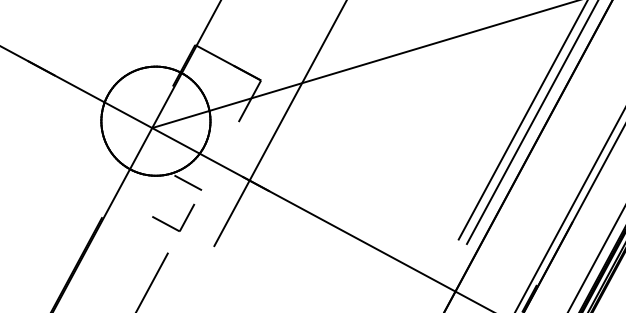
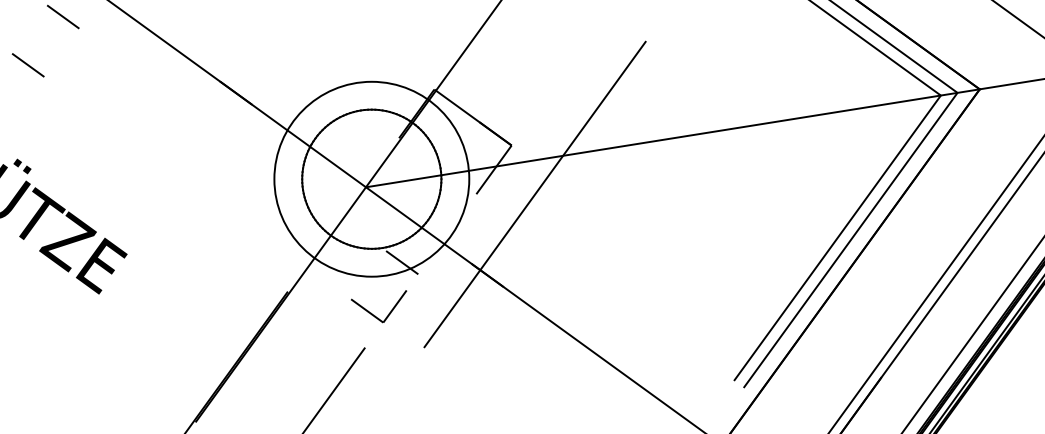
circle: (155, 120) -> (371, 178), size x1.4

